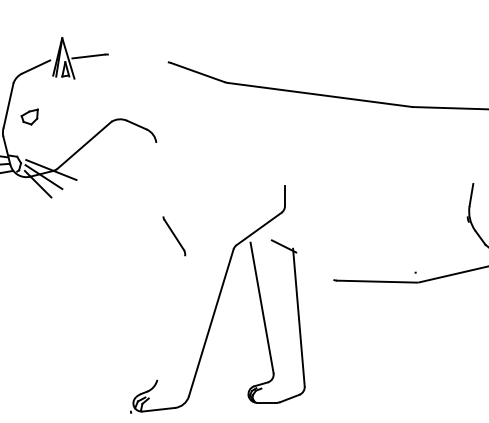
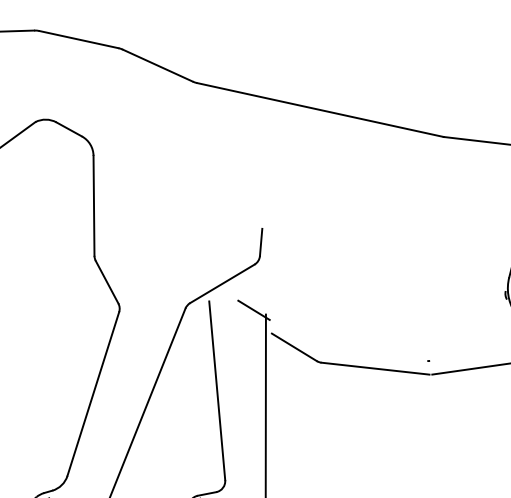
line: (137, 58) -> (77, 39), added
line: (159, 179) -> (93, 205), added
line: (315, 270) -> (293, 346), added
line: (171, 317) -> (93, 393), added

